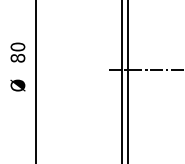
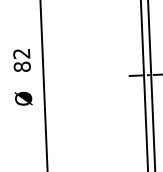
text: (17, 46) -> (21, 53), 80 -> 82

